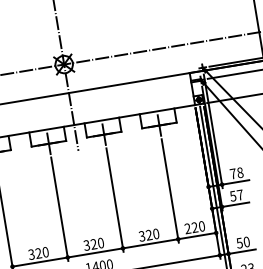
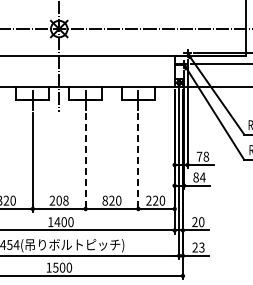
line: (170, 191) -> (138, 163), solid -> dashed
text: (236, 195) -> (199, 177), 57 -> 84
line: (114, 200) -> (85, 163), solid -> dashed
text: (141, 236) -> (104, 200), 320 -> 820
text: (239, 243) -> (194, 222), 50 -> 20
text: (93, 244) -> (58, 200), 320 -> 208

